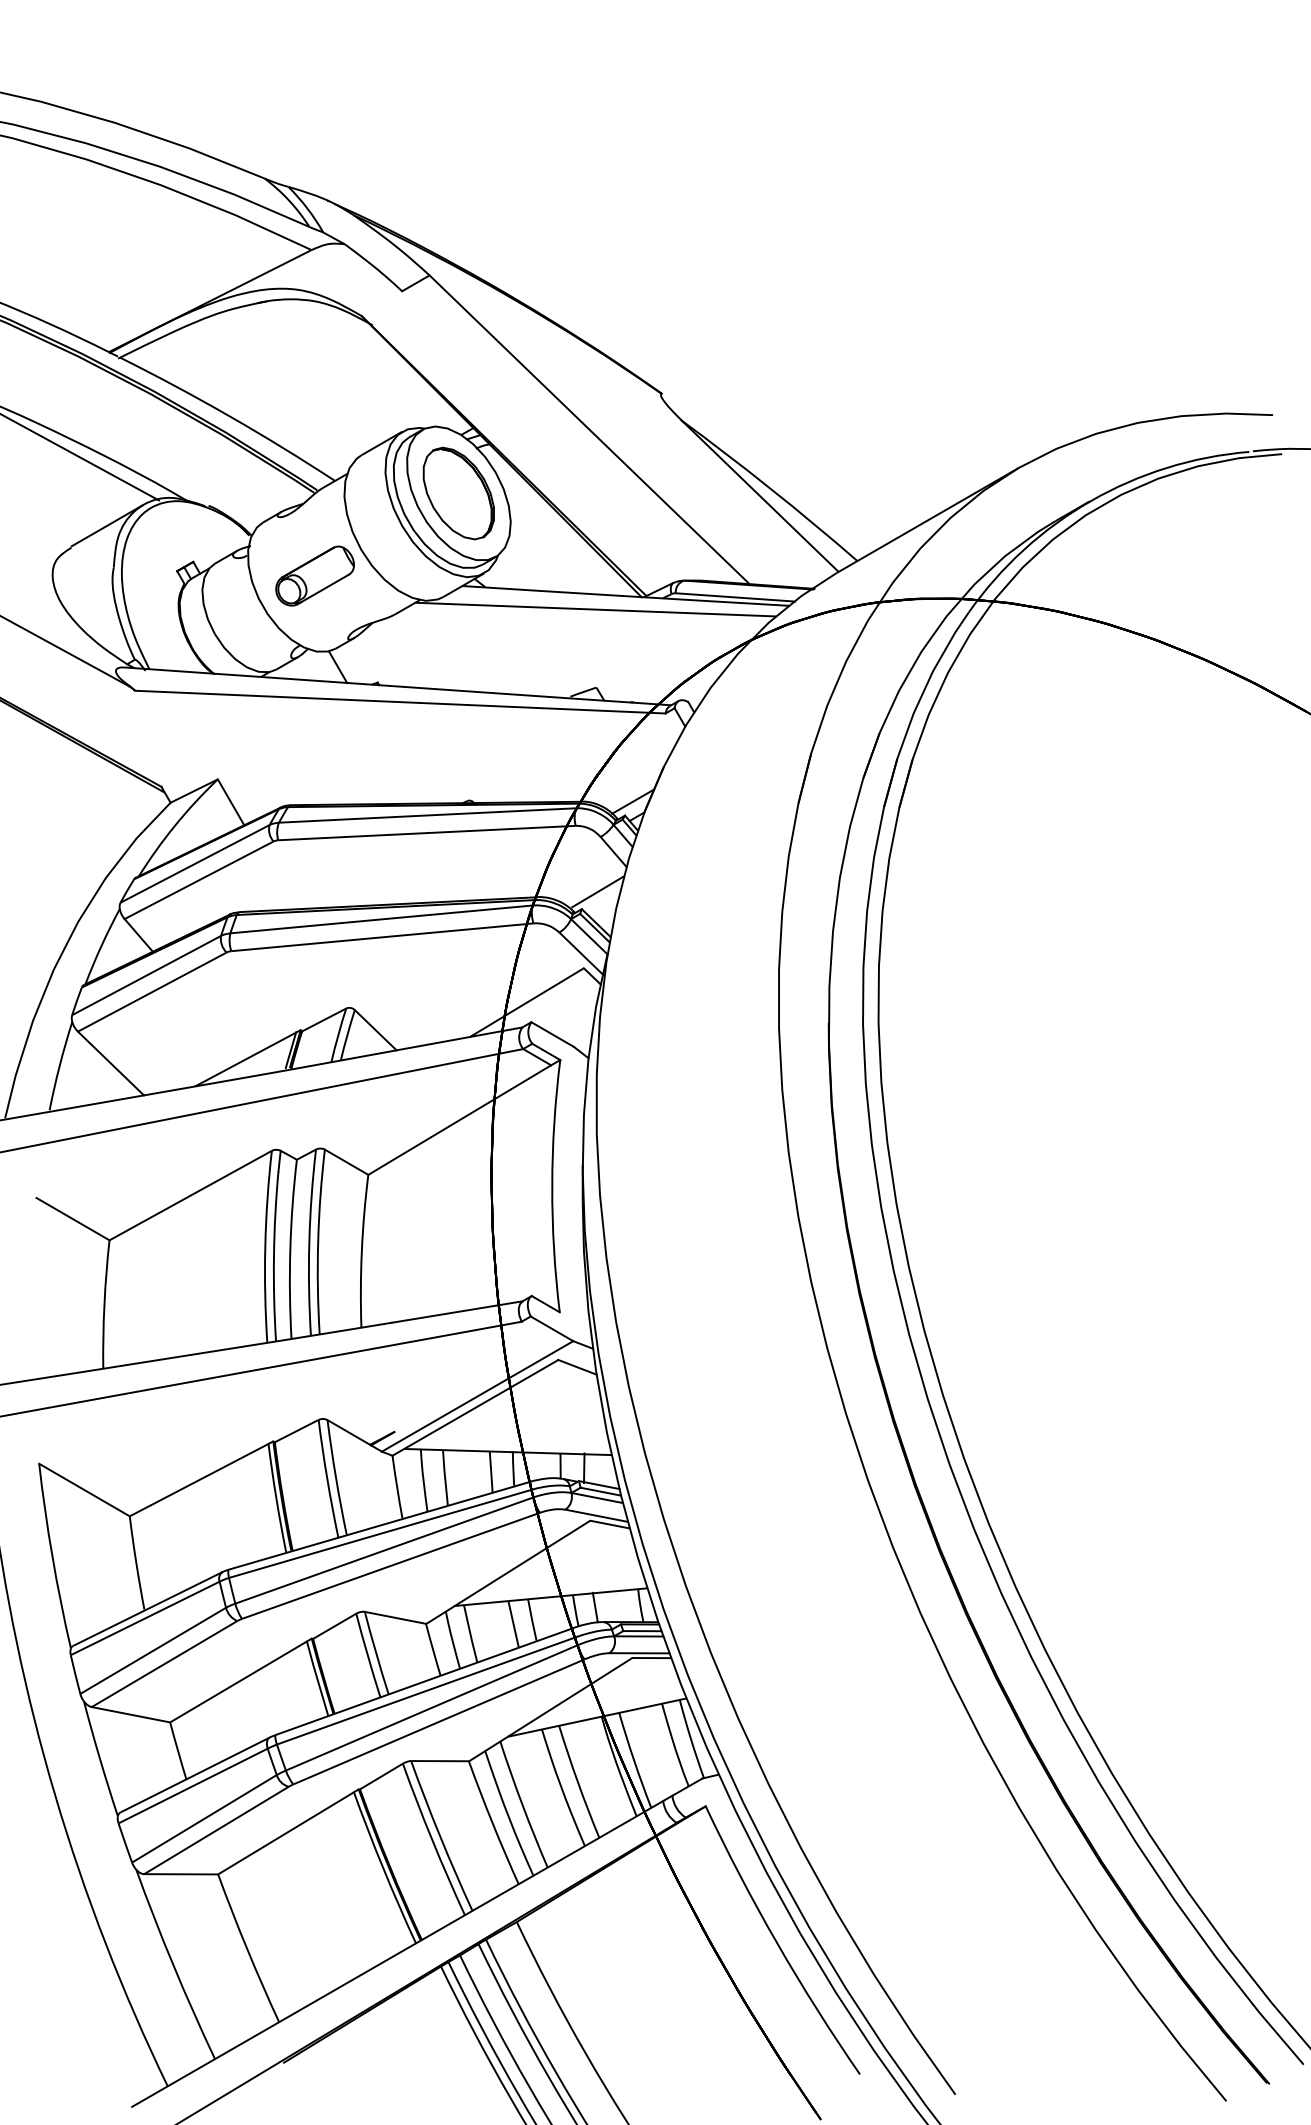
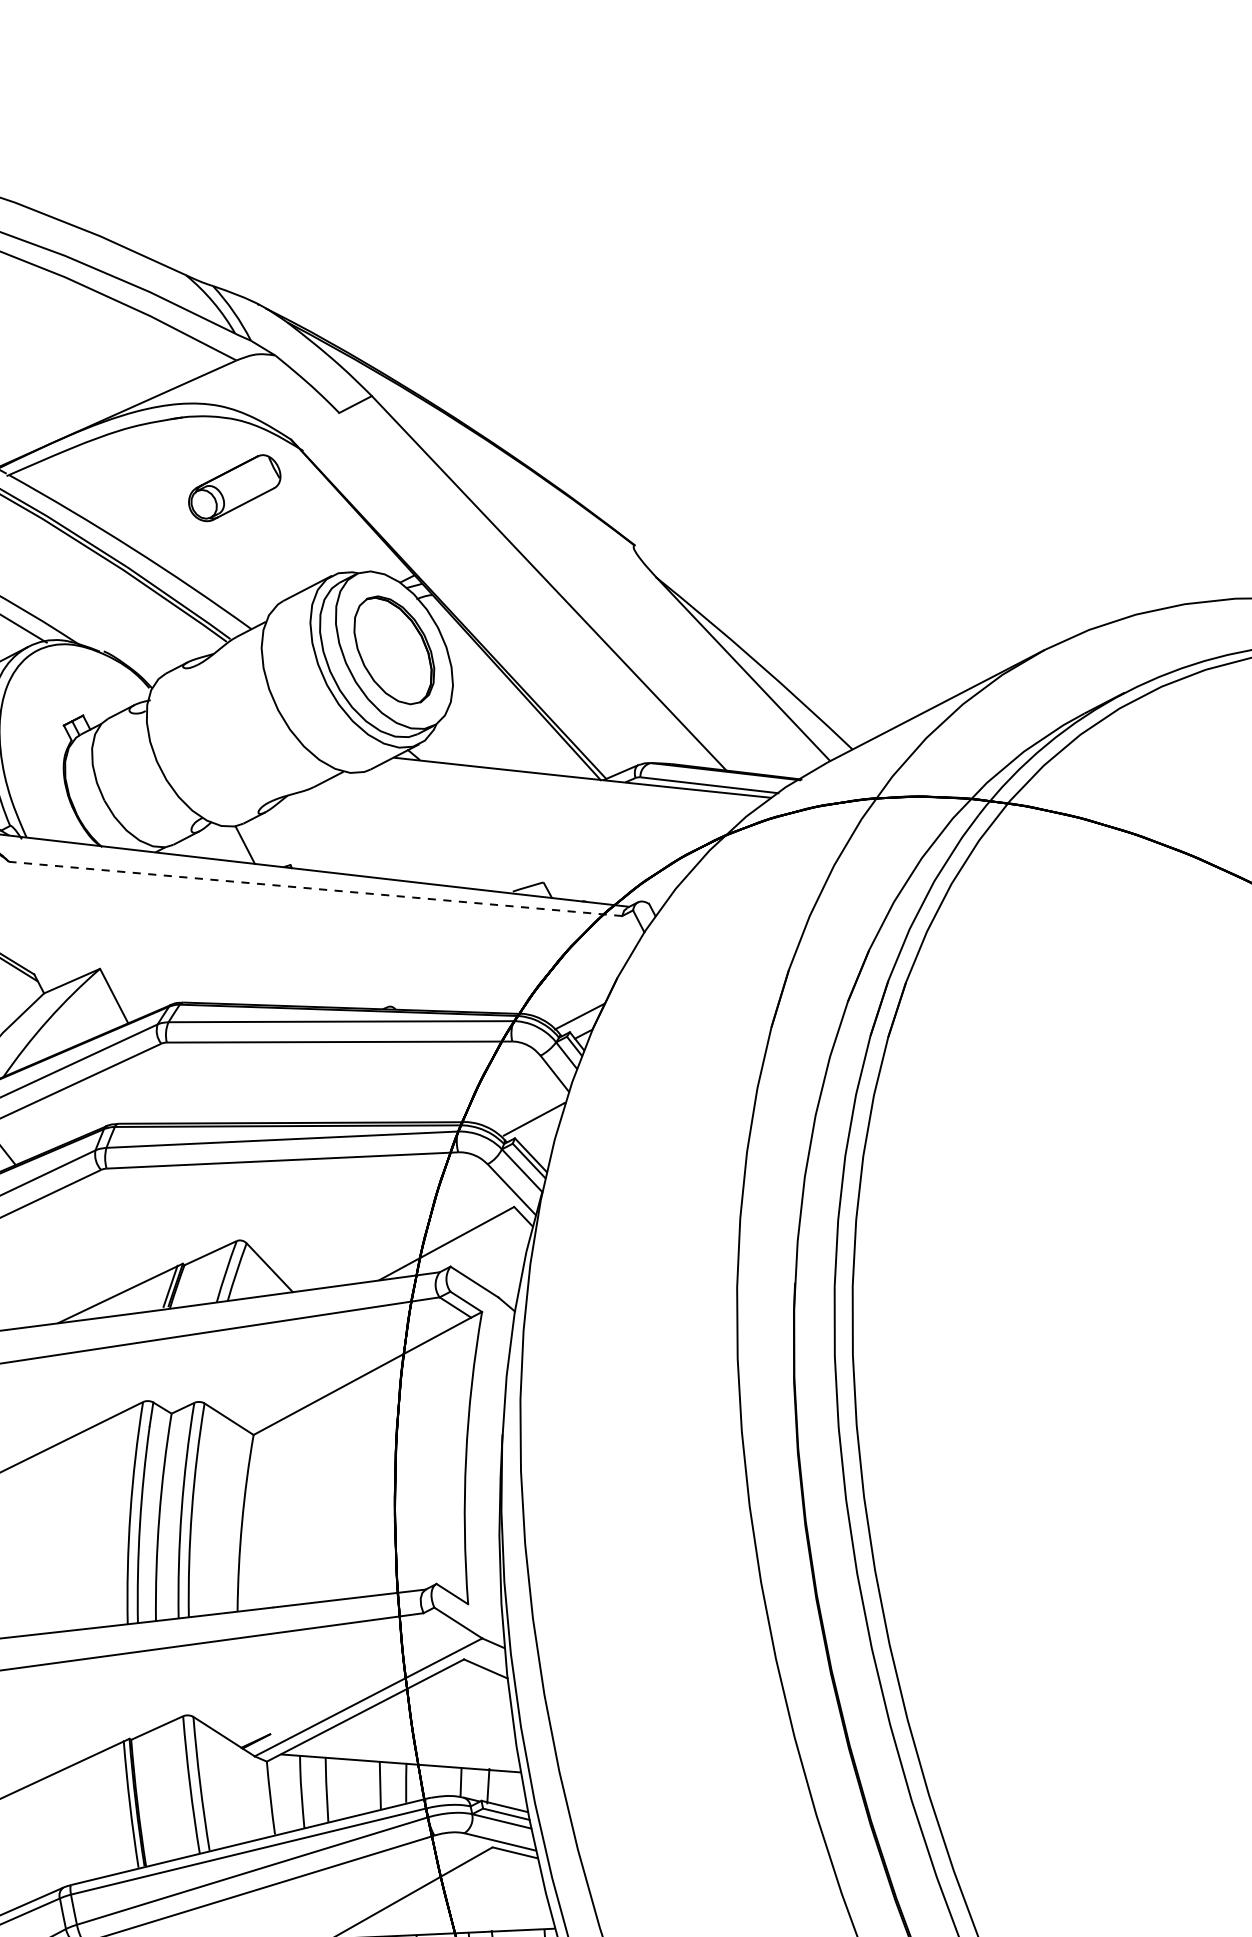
part: (314, 575) -> (234, 487), moved
line: (595, 609) -> (546, 791), removed
line: (399, 702) -> (314, 889), solid -> dashed

